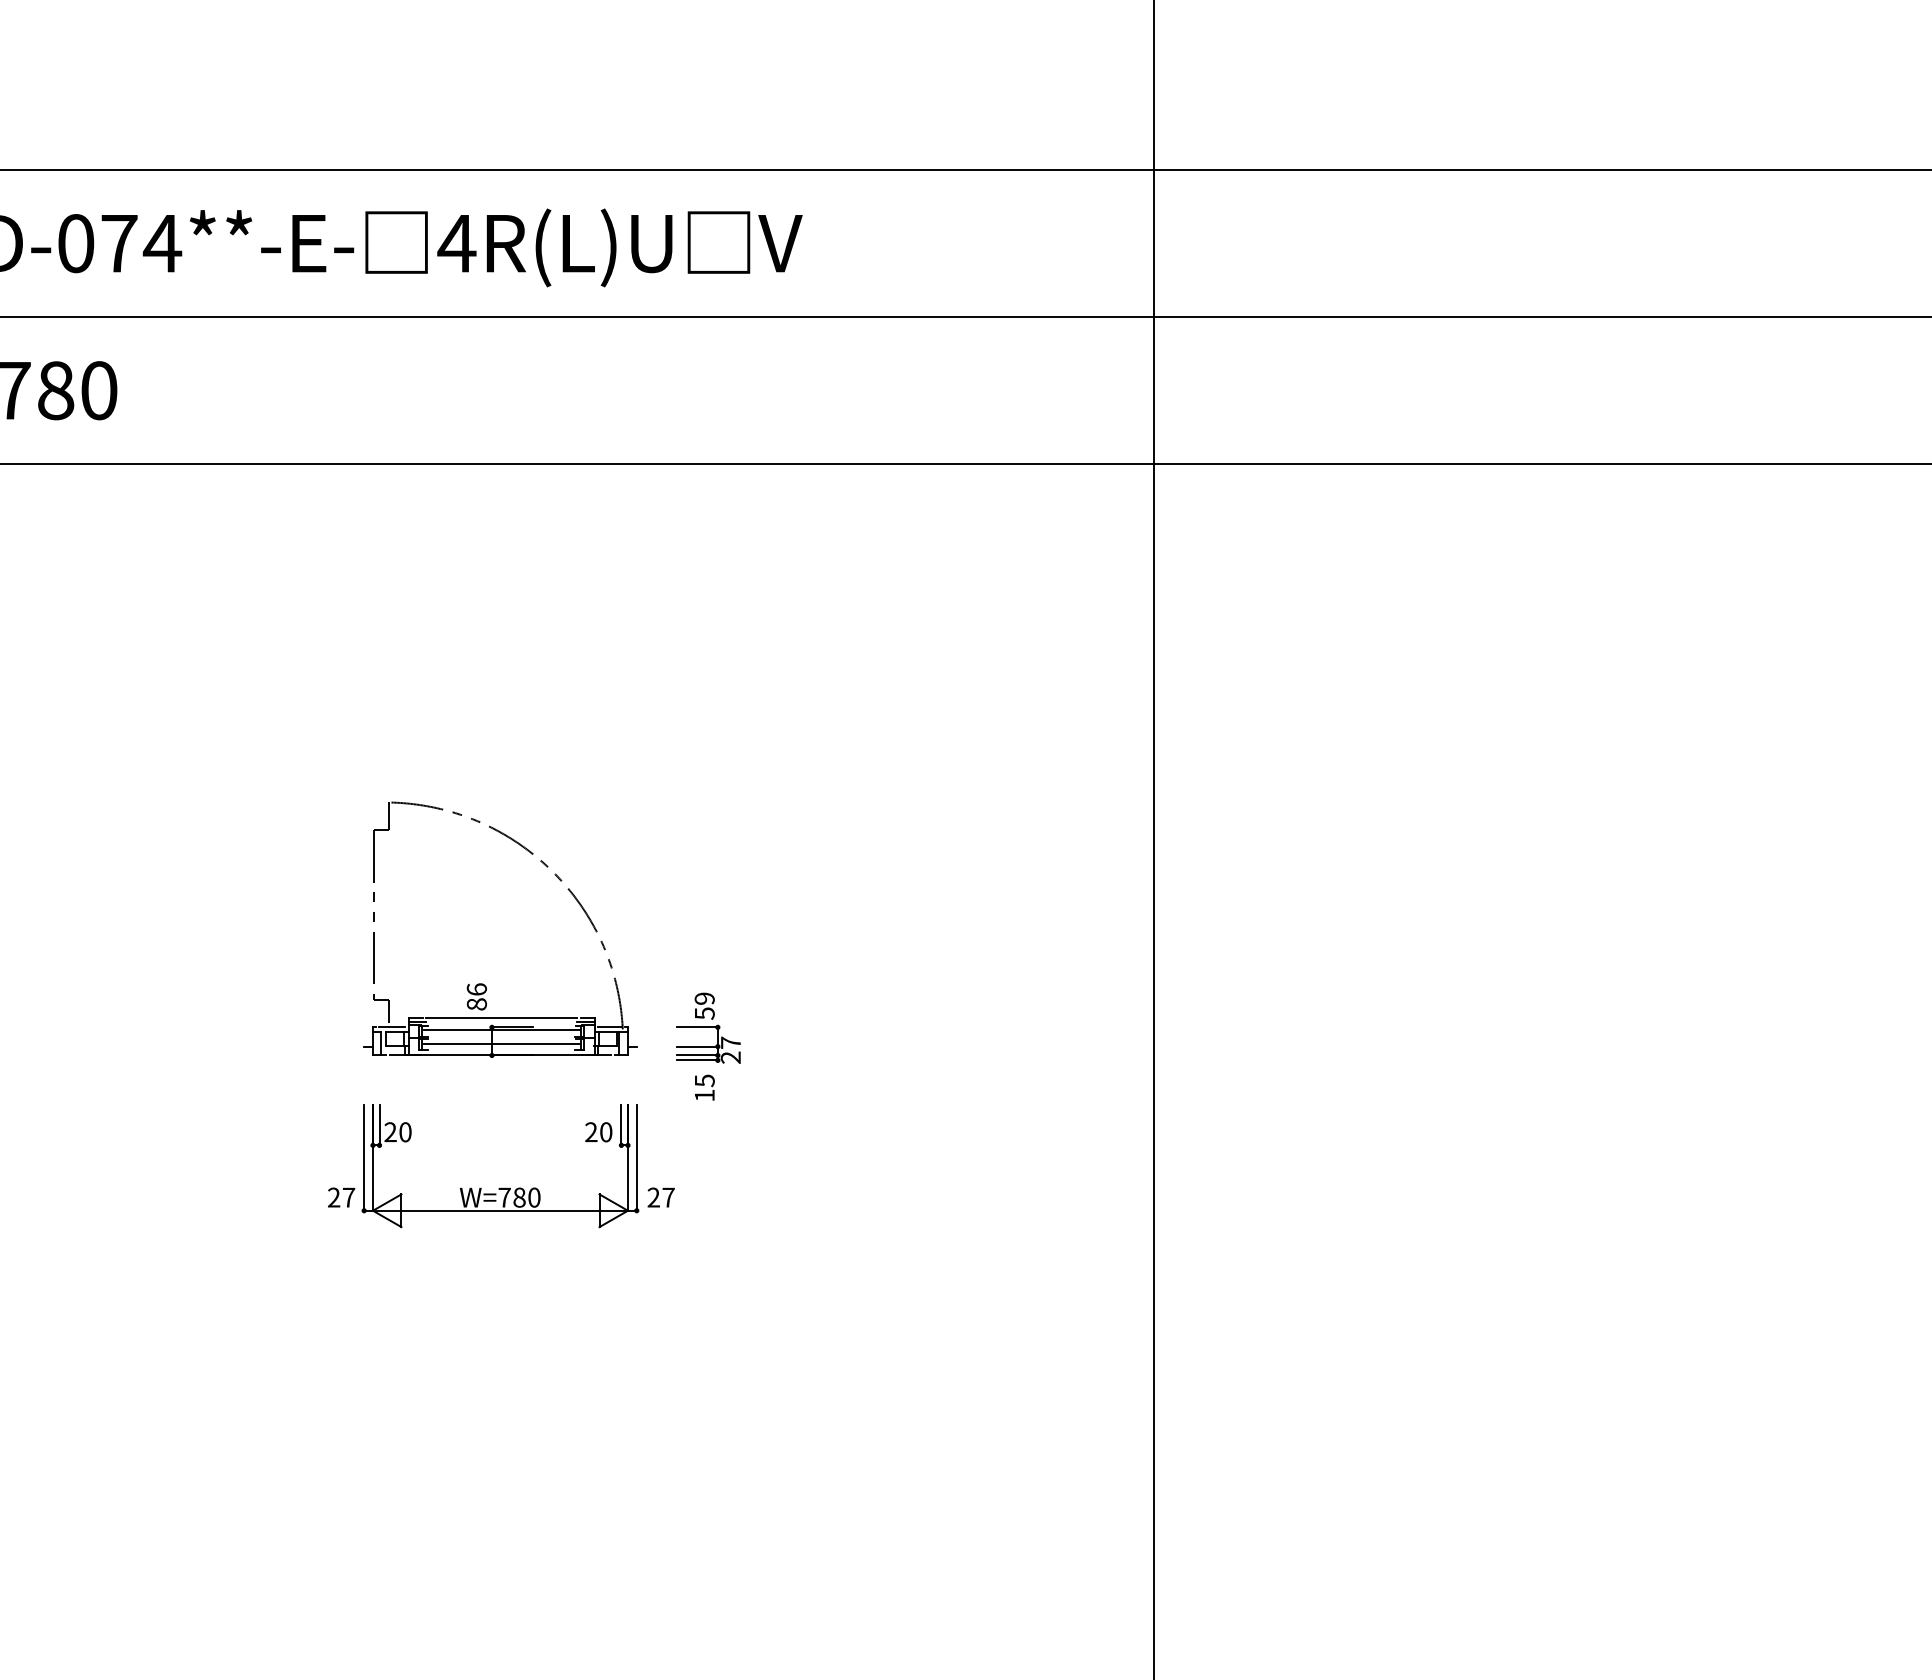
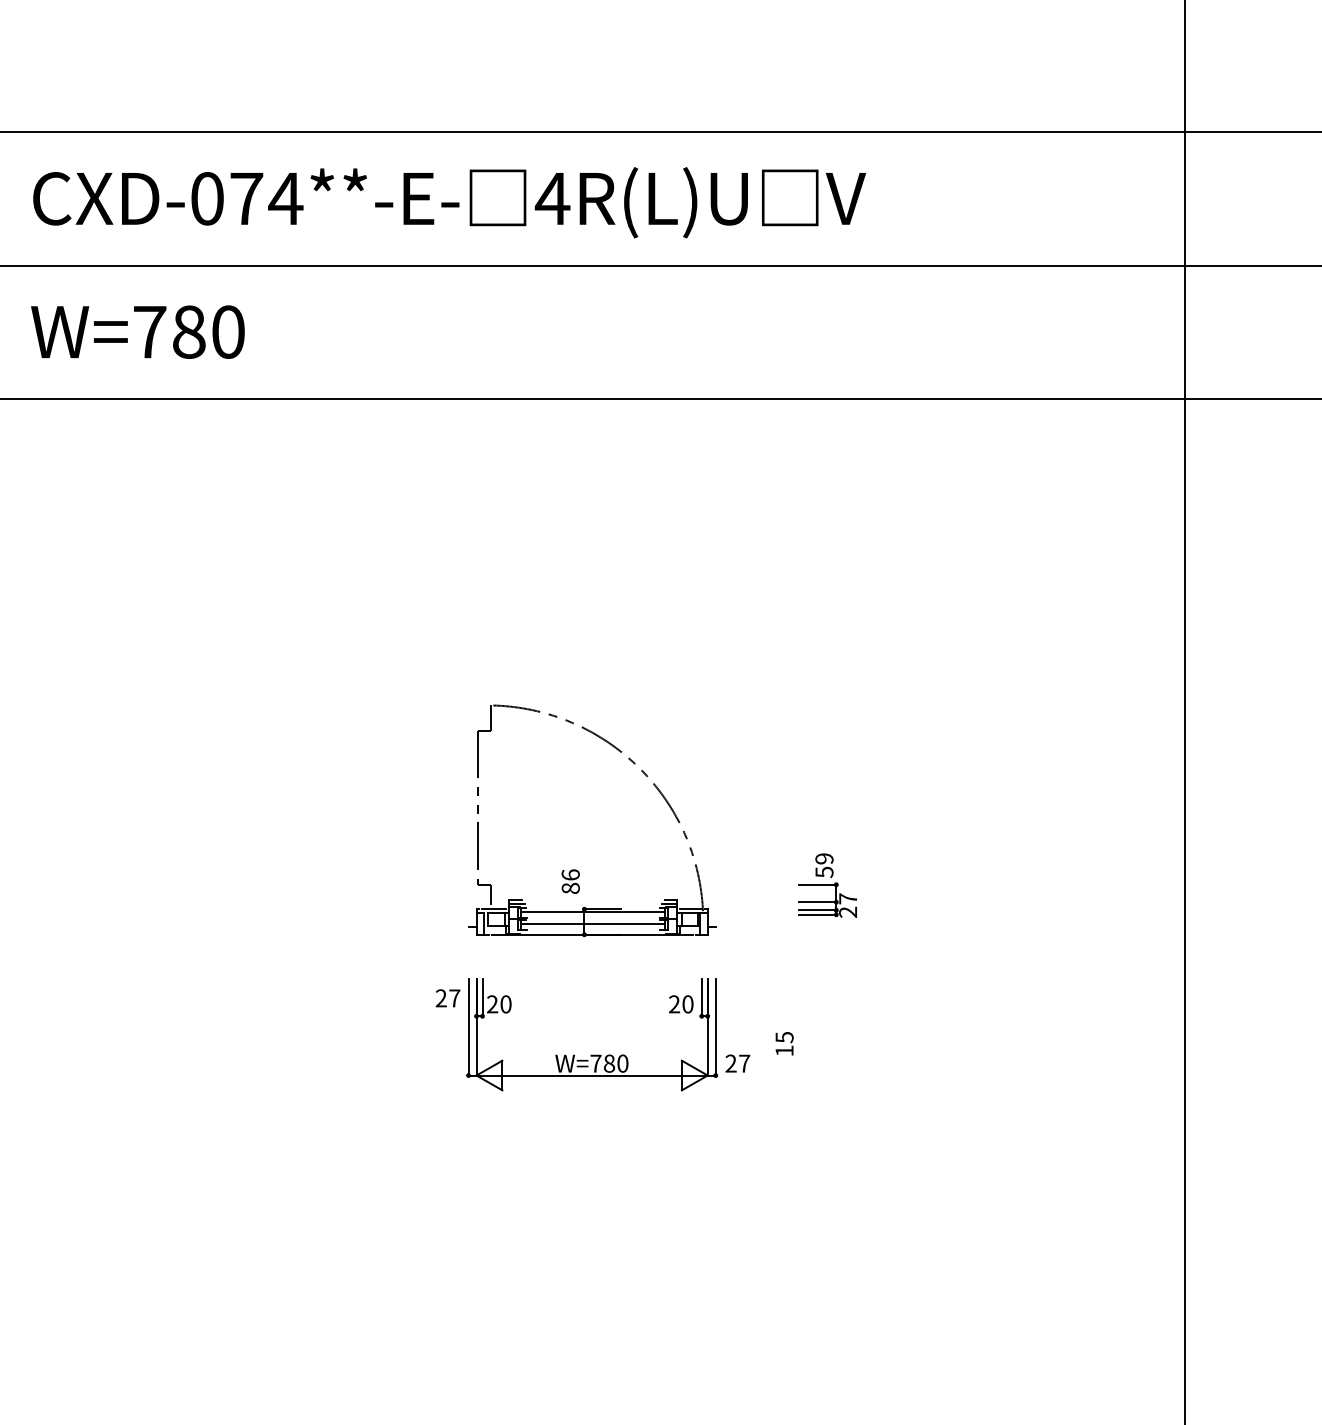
line: (501, 1017) -> (593, 900), removed
part: (708, 1027) -> (827, 884), moved
text: (704, 1087) -> (784, 1043), moved
text: (341, 1197) -> (448, 998), moved

